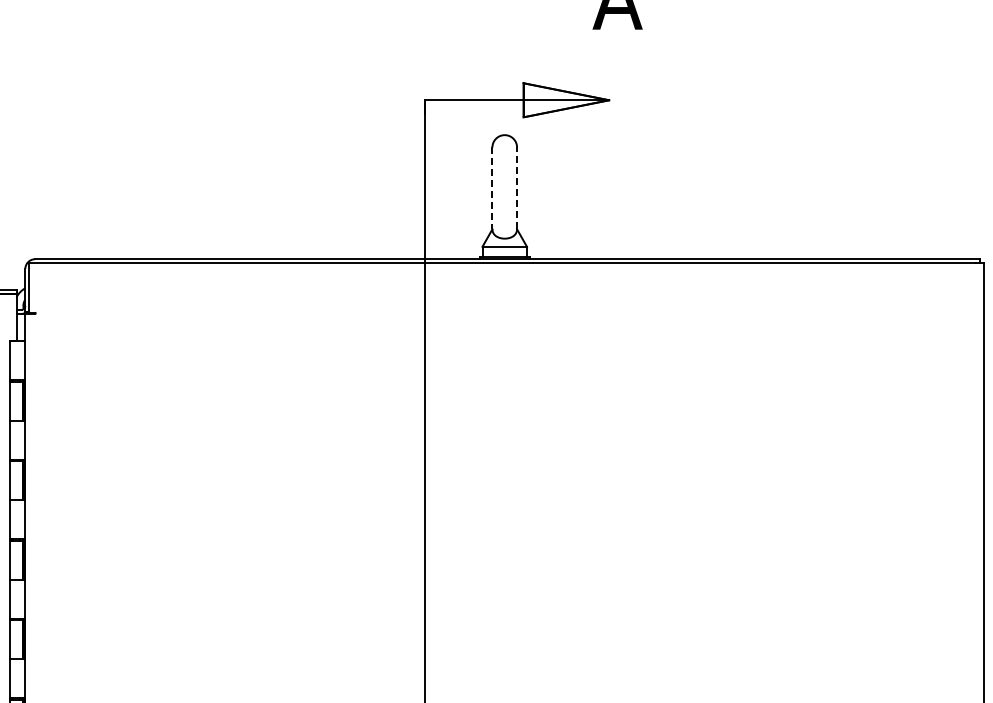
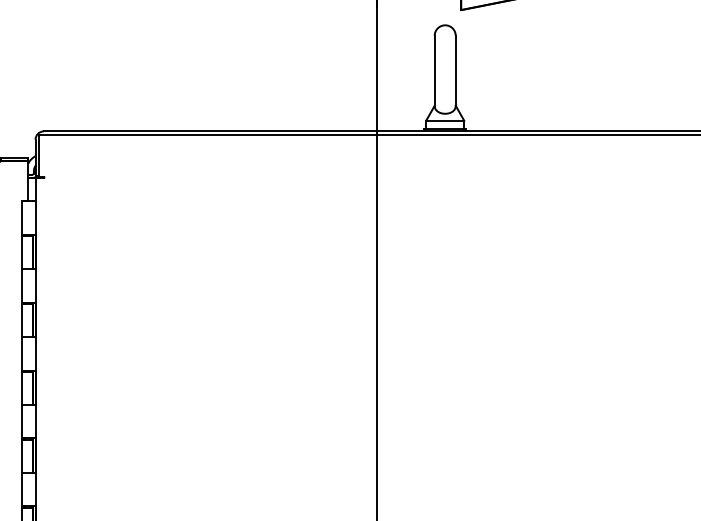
line: (492, 188) -> (434, 70), dashed -> solid
line: (517, 188) -> (456, 70), dashed -> solid

